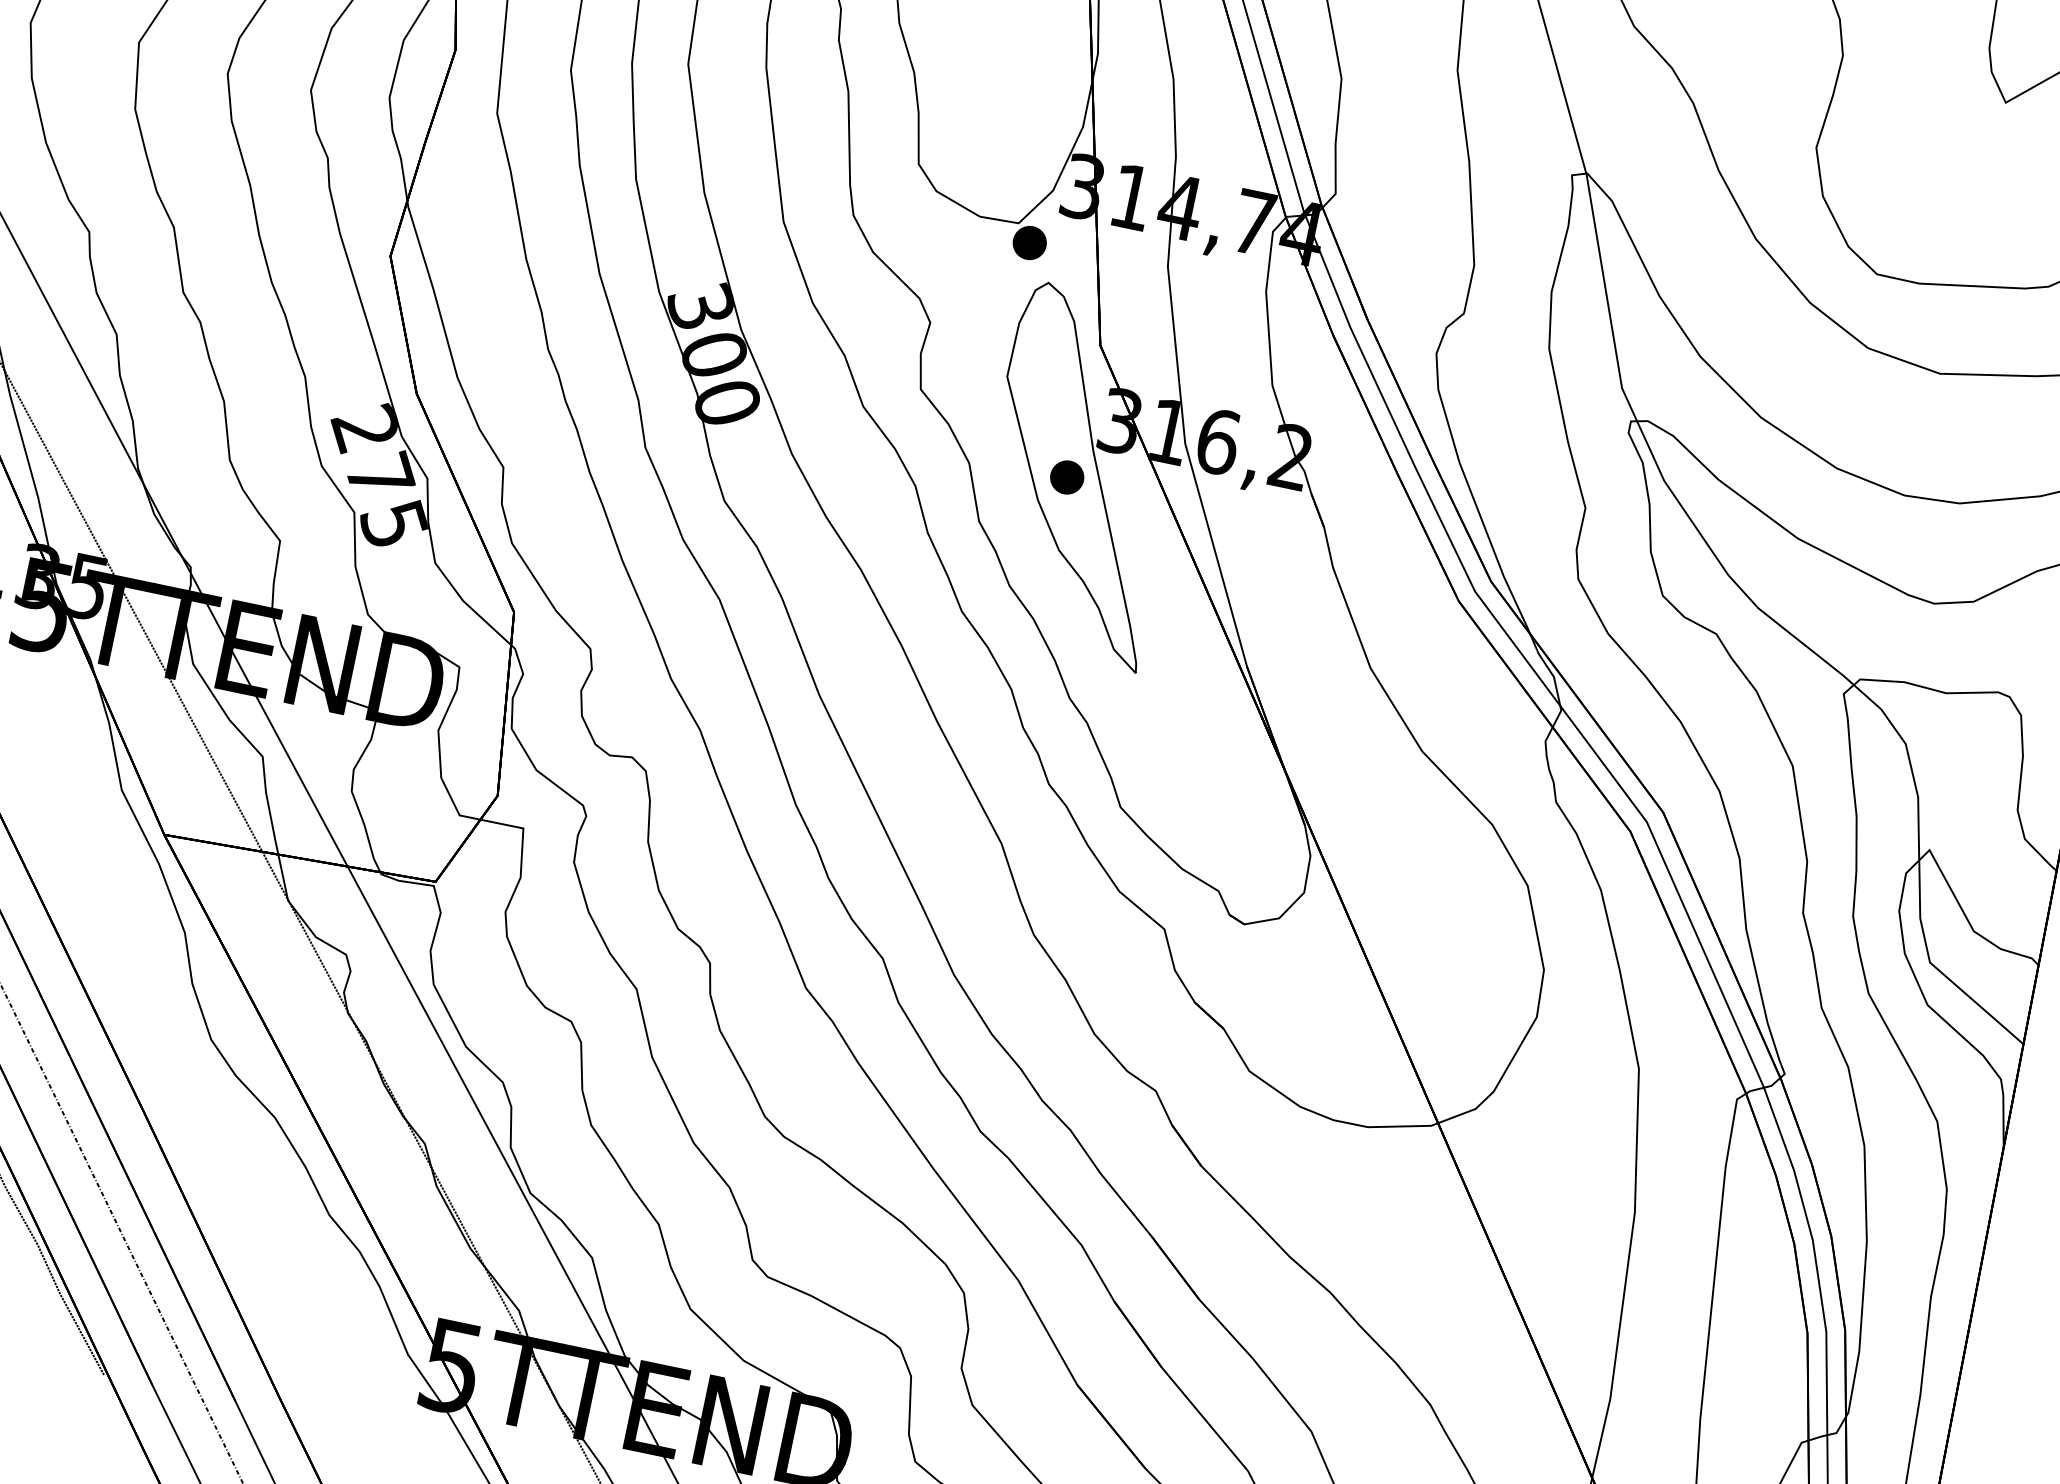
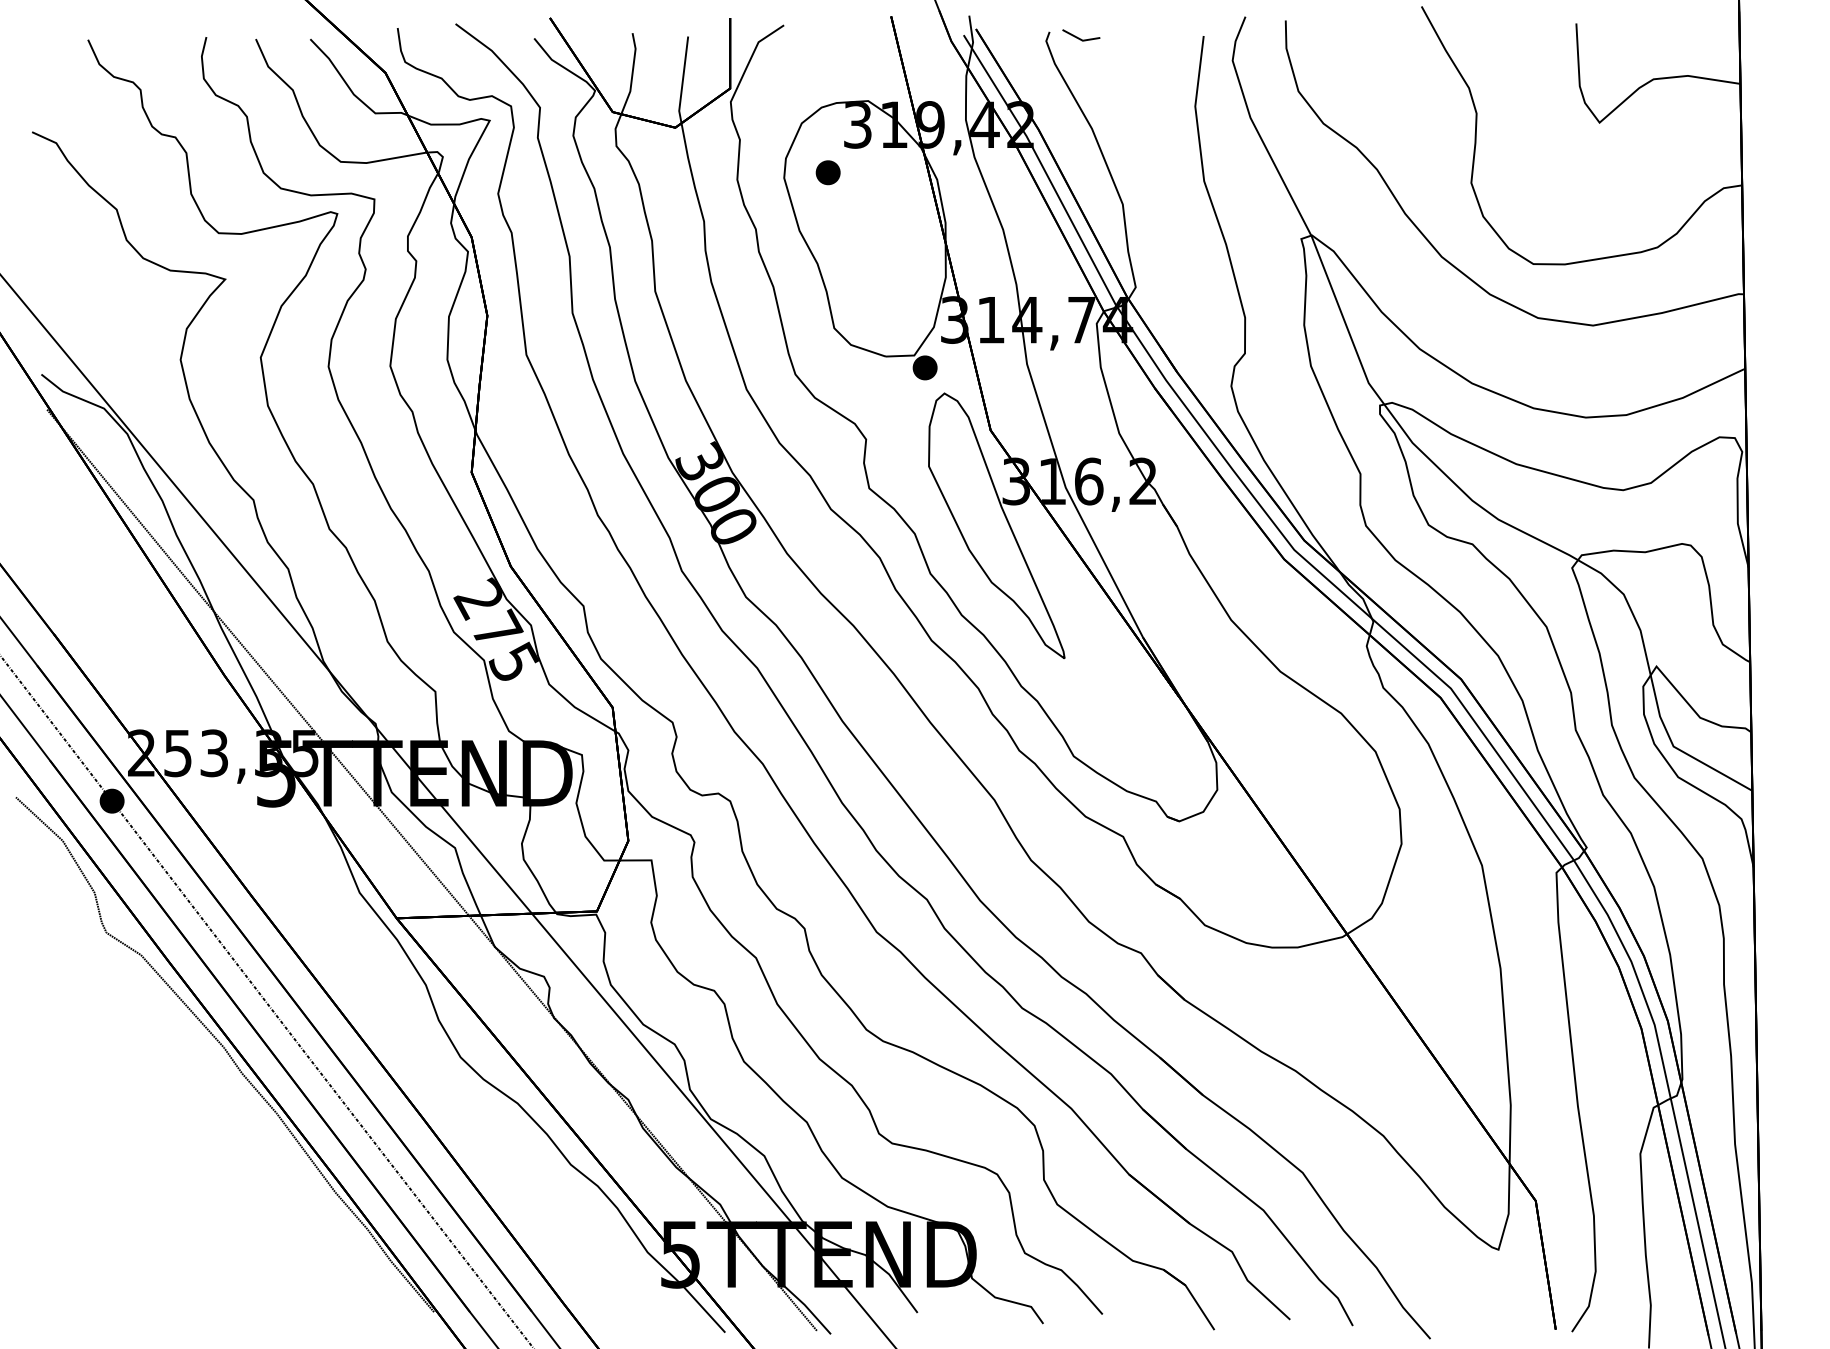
part: (1066, 477) -> (986, 529), removed

